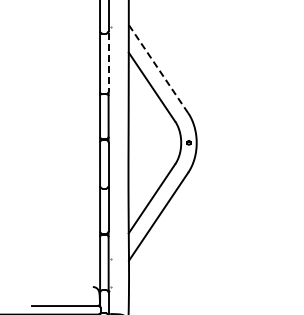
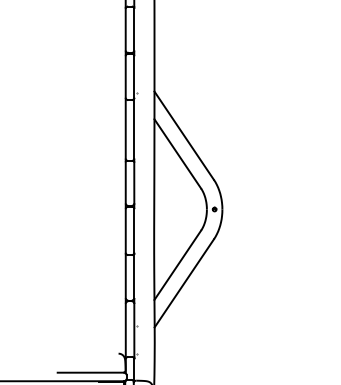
line: (108, 61) -> (134, 128), dashed -> solid
line: (157, 68) -> (183, 135), dashed -> solid

